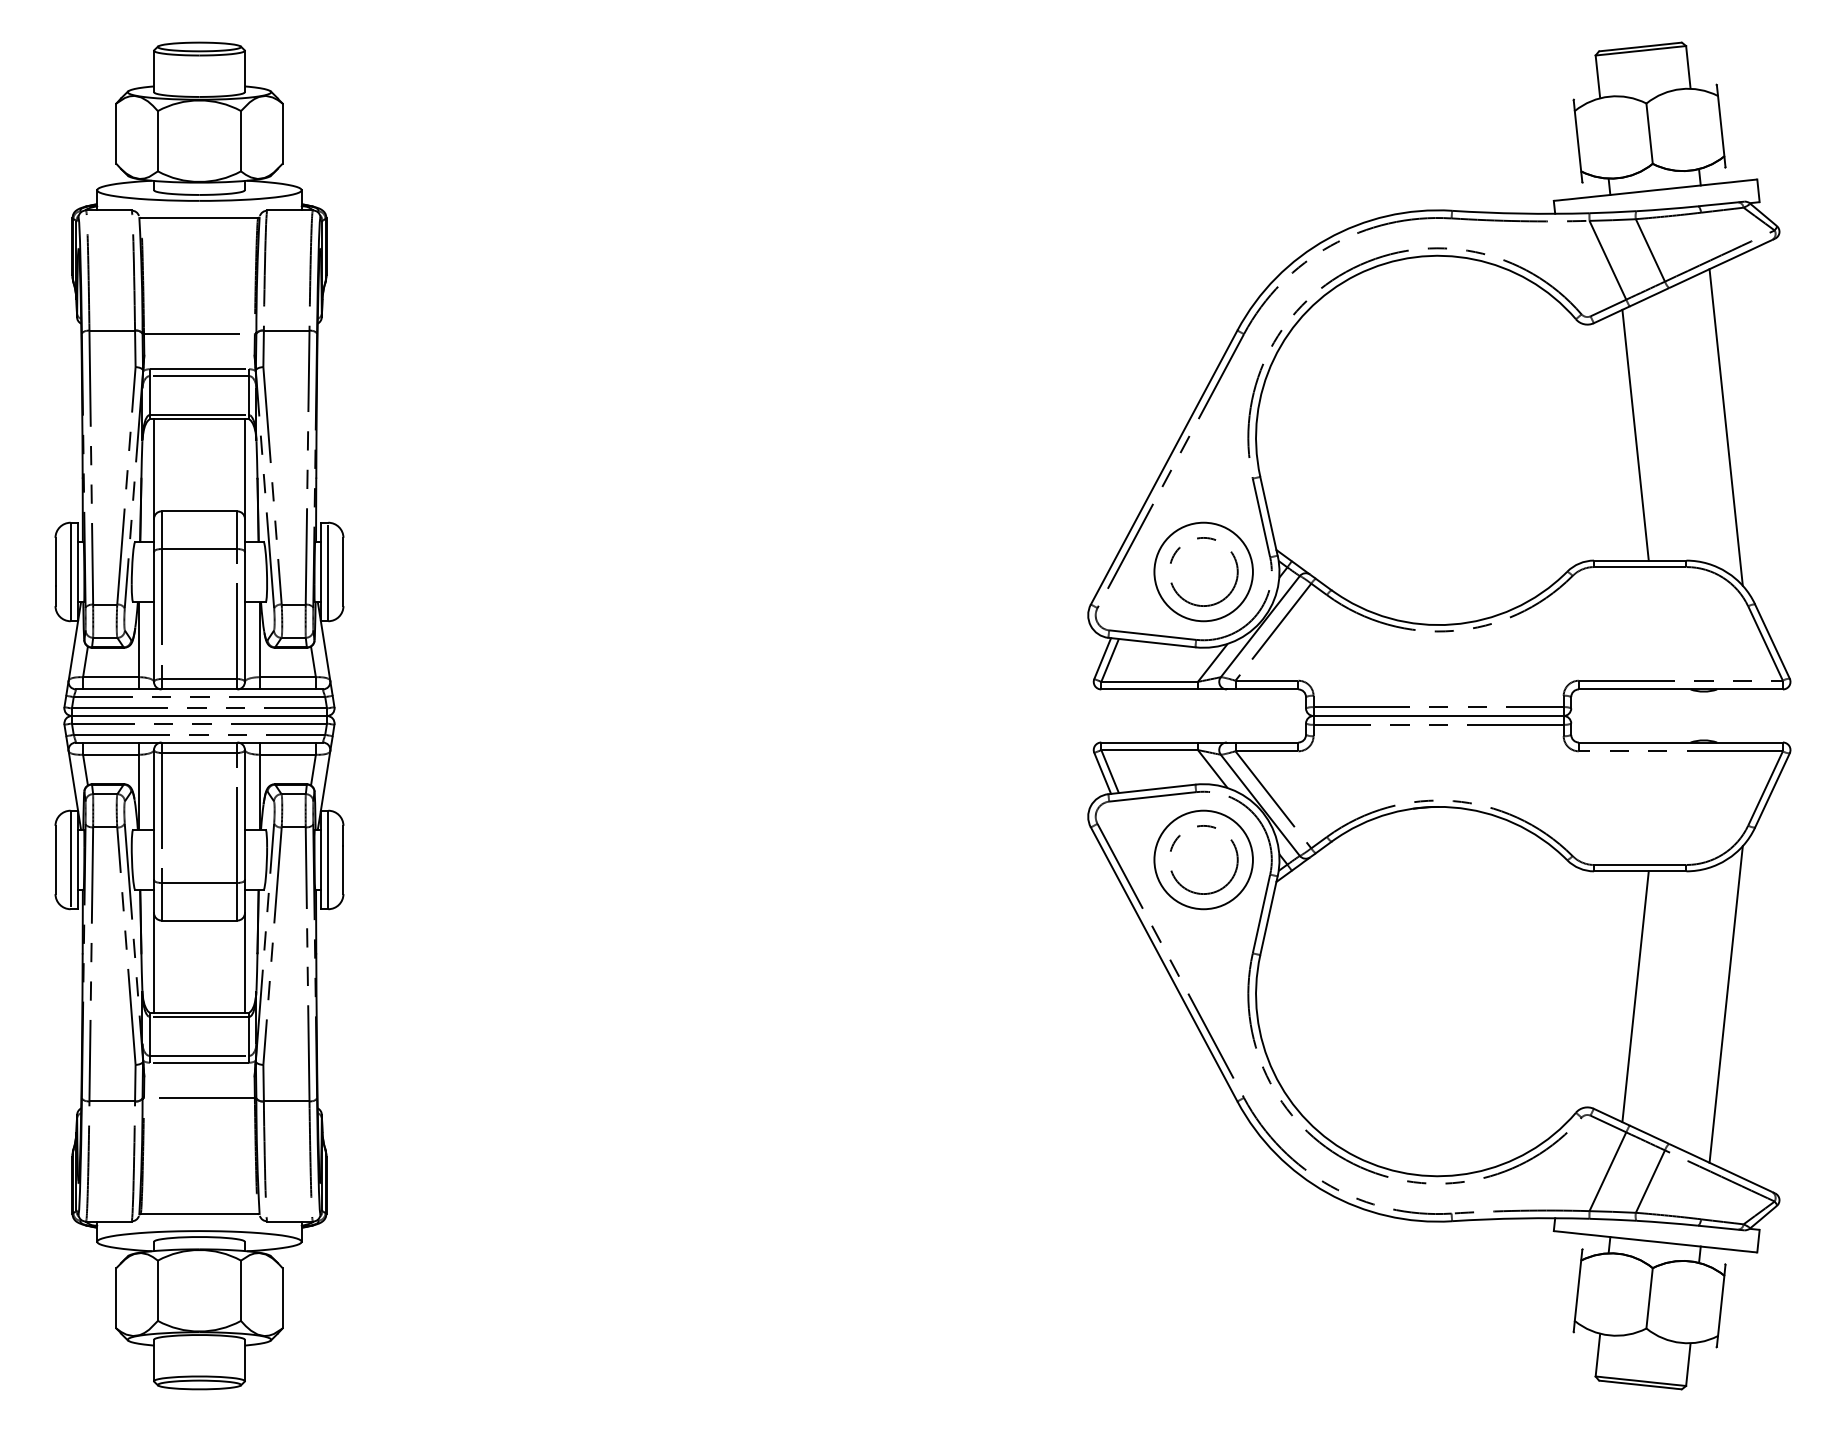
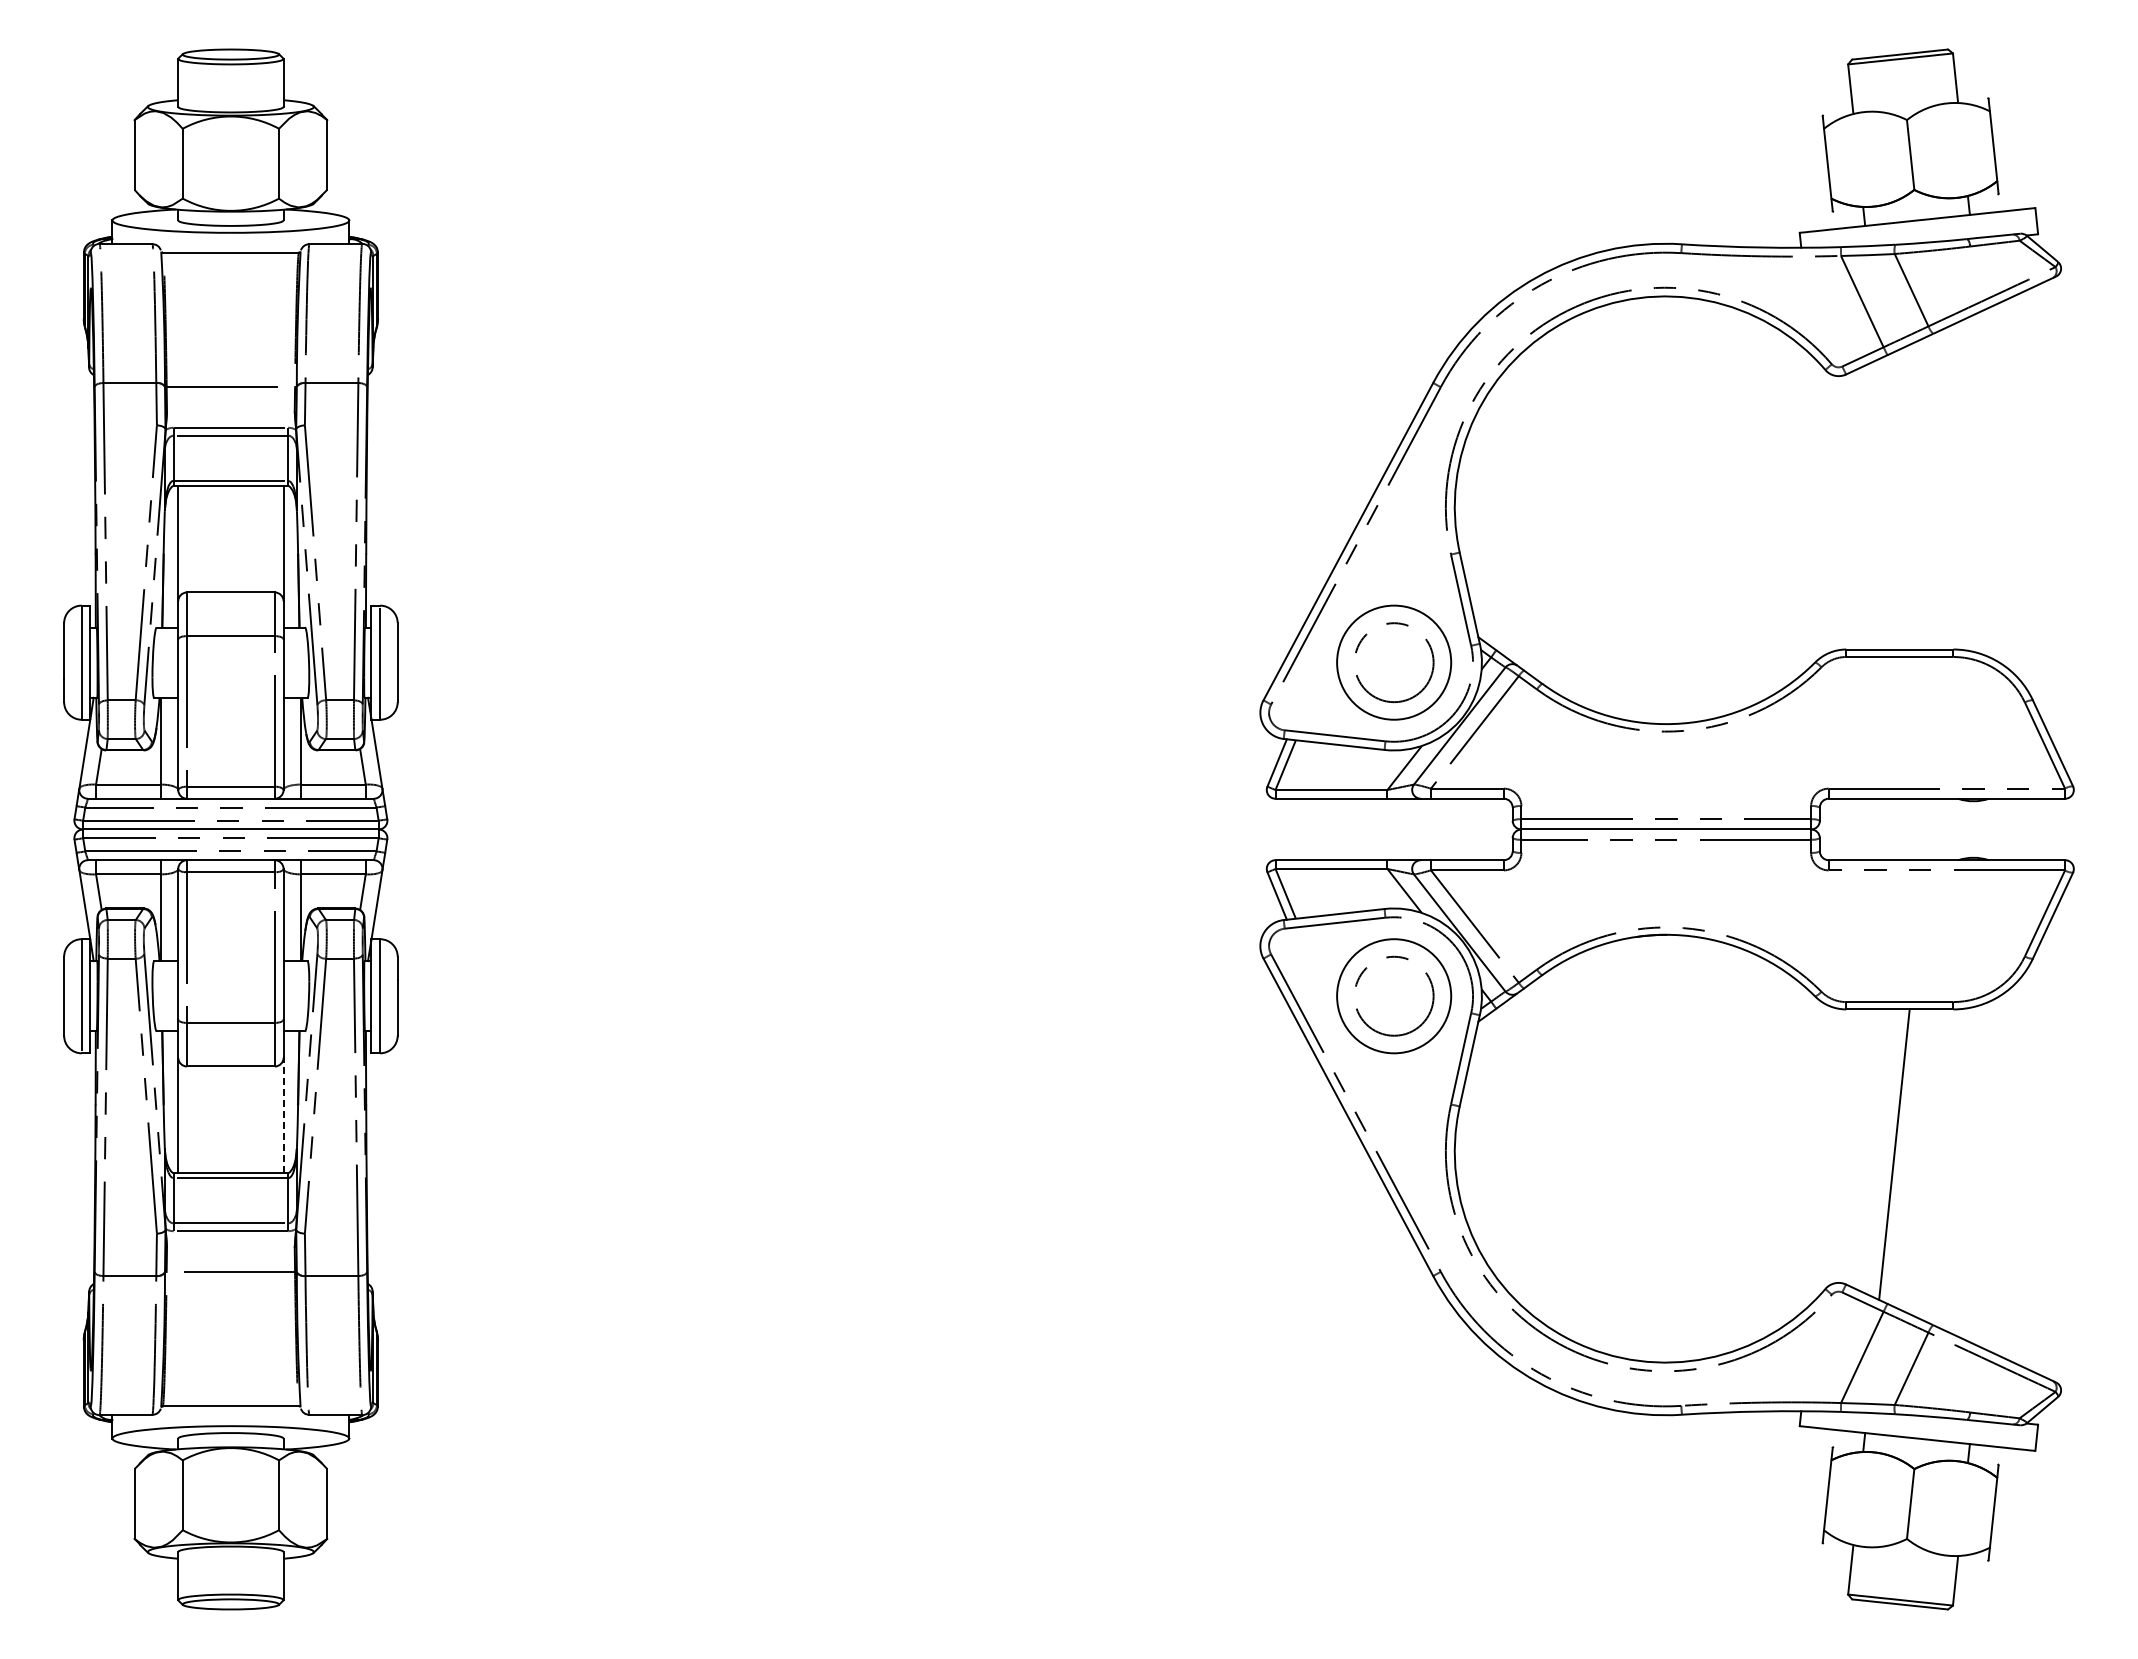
line: (1726, 427) -> (1999, 495), removed
line: (1635, 435) -> (1894, 504), removed
line: (244, 962) -> (283, 1115), solid -> dashed
line: (1726, 1004) -> (1999, 1163), removed

